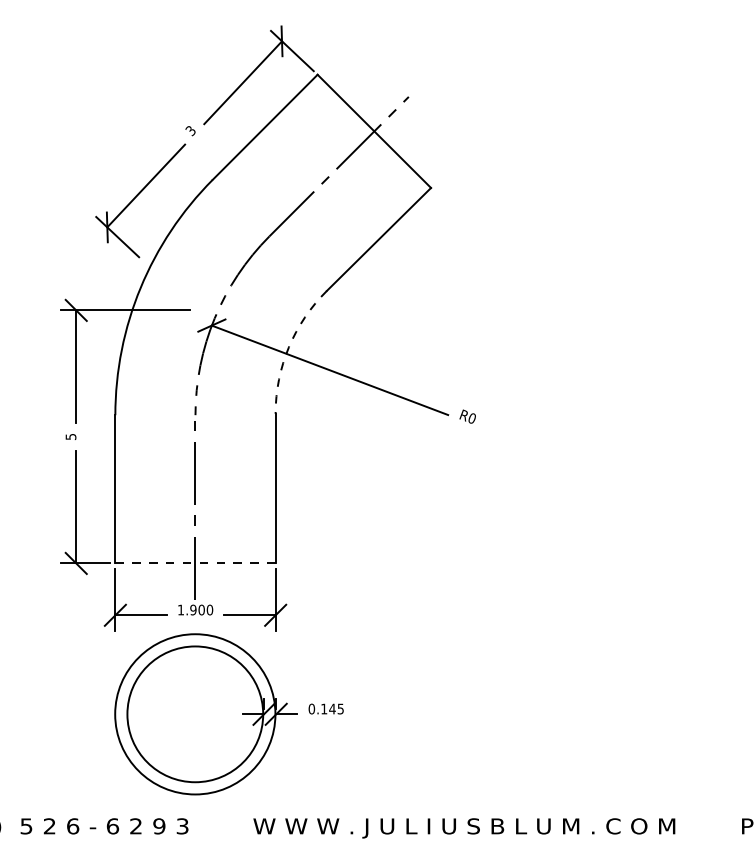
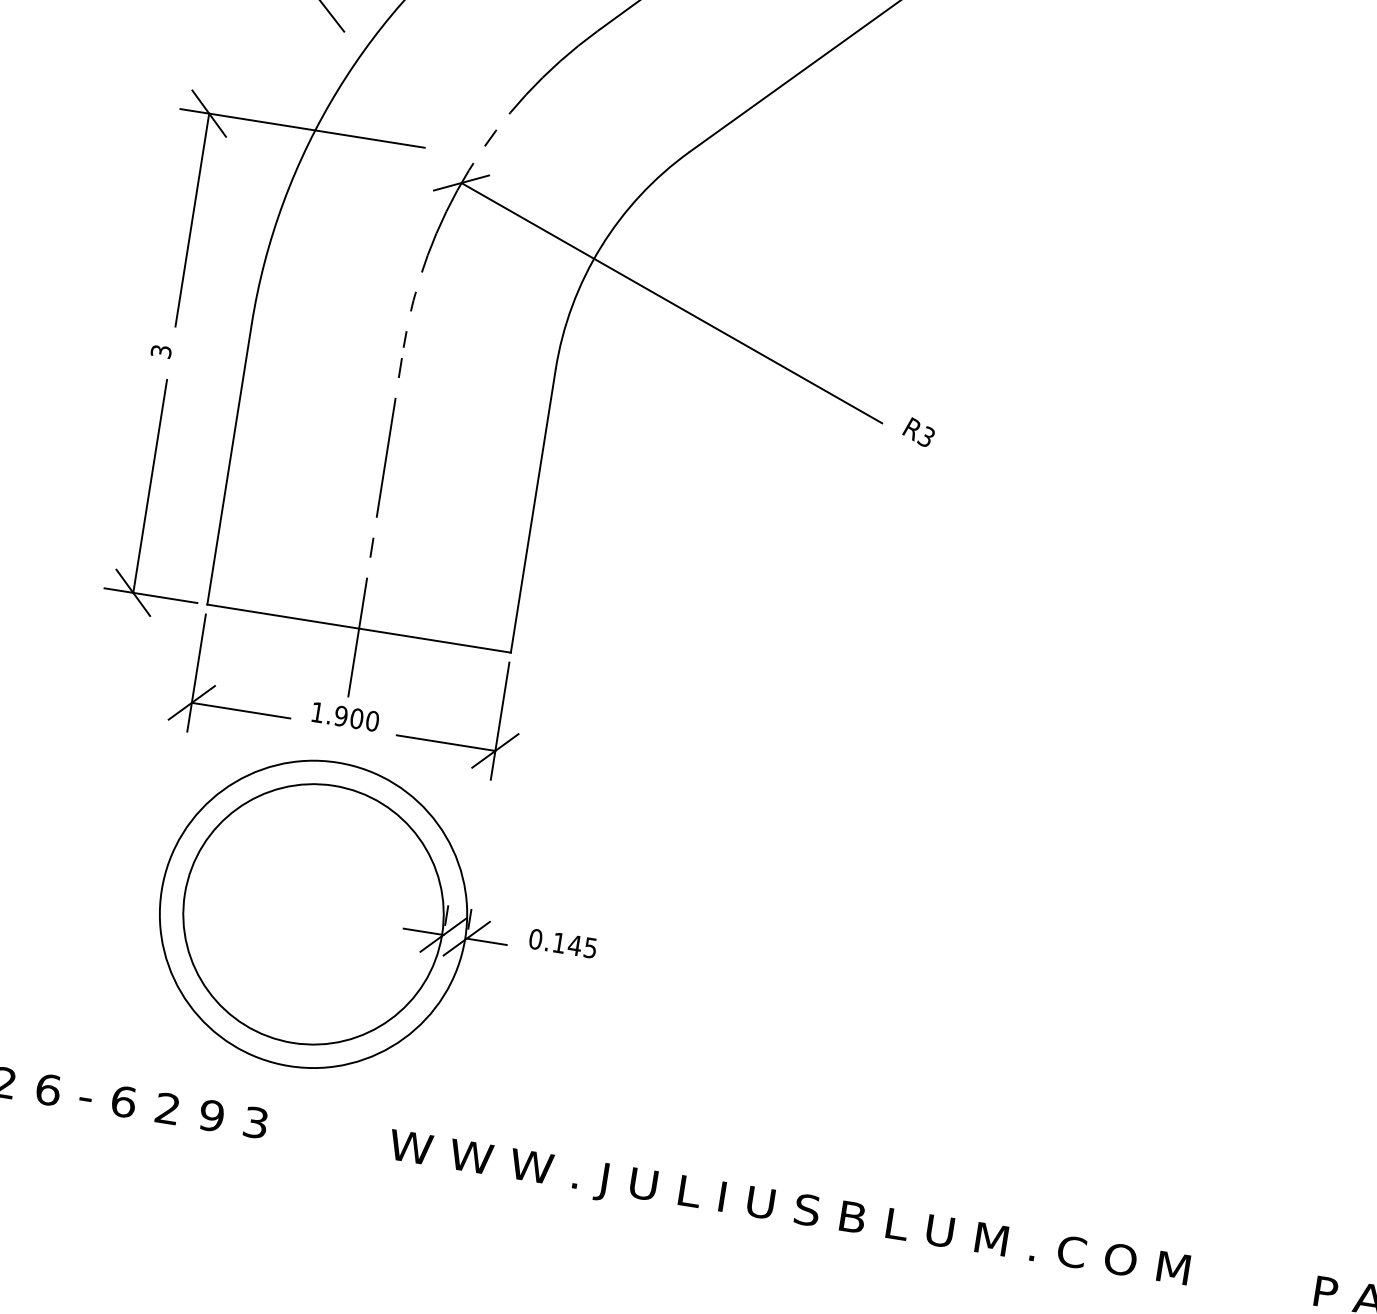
arc: (288, 347) -> (600, 247), dashed -> solid
text: (471, 418) -> (925, 436), R0 -> R3
text: (70, 436) -> (160, 350), 5 -> 3
line: (194, 563) -> (357, 628), dashed -> solid

